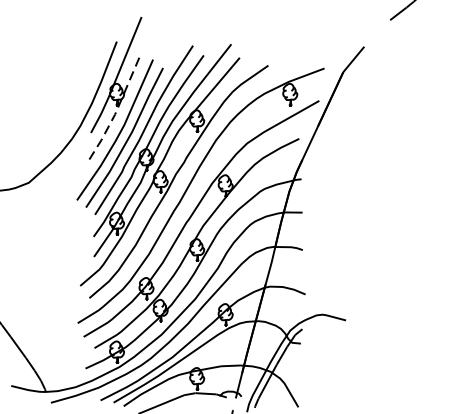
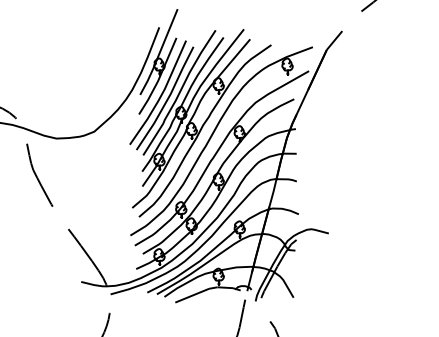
line: (117, 110) -> (159, 78), dashed -> solid

